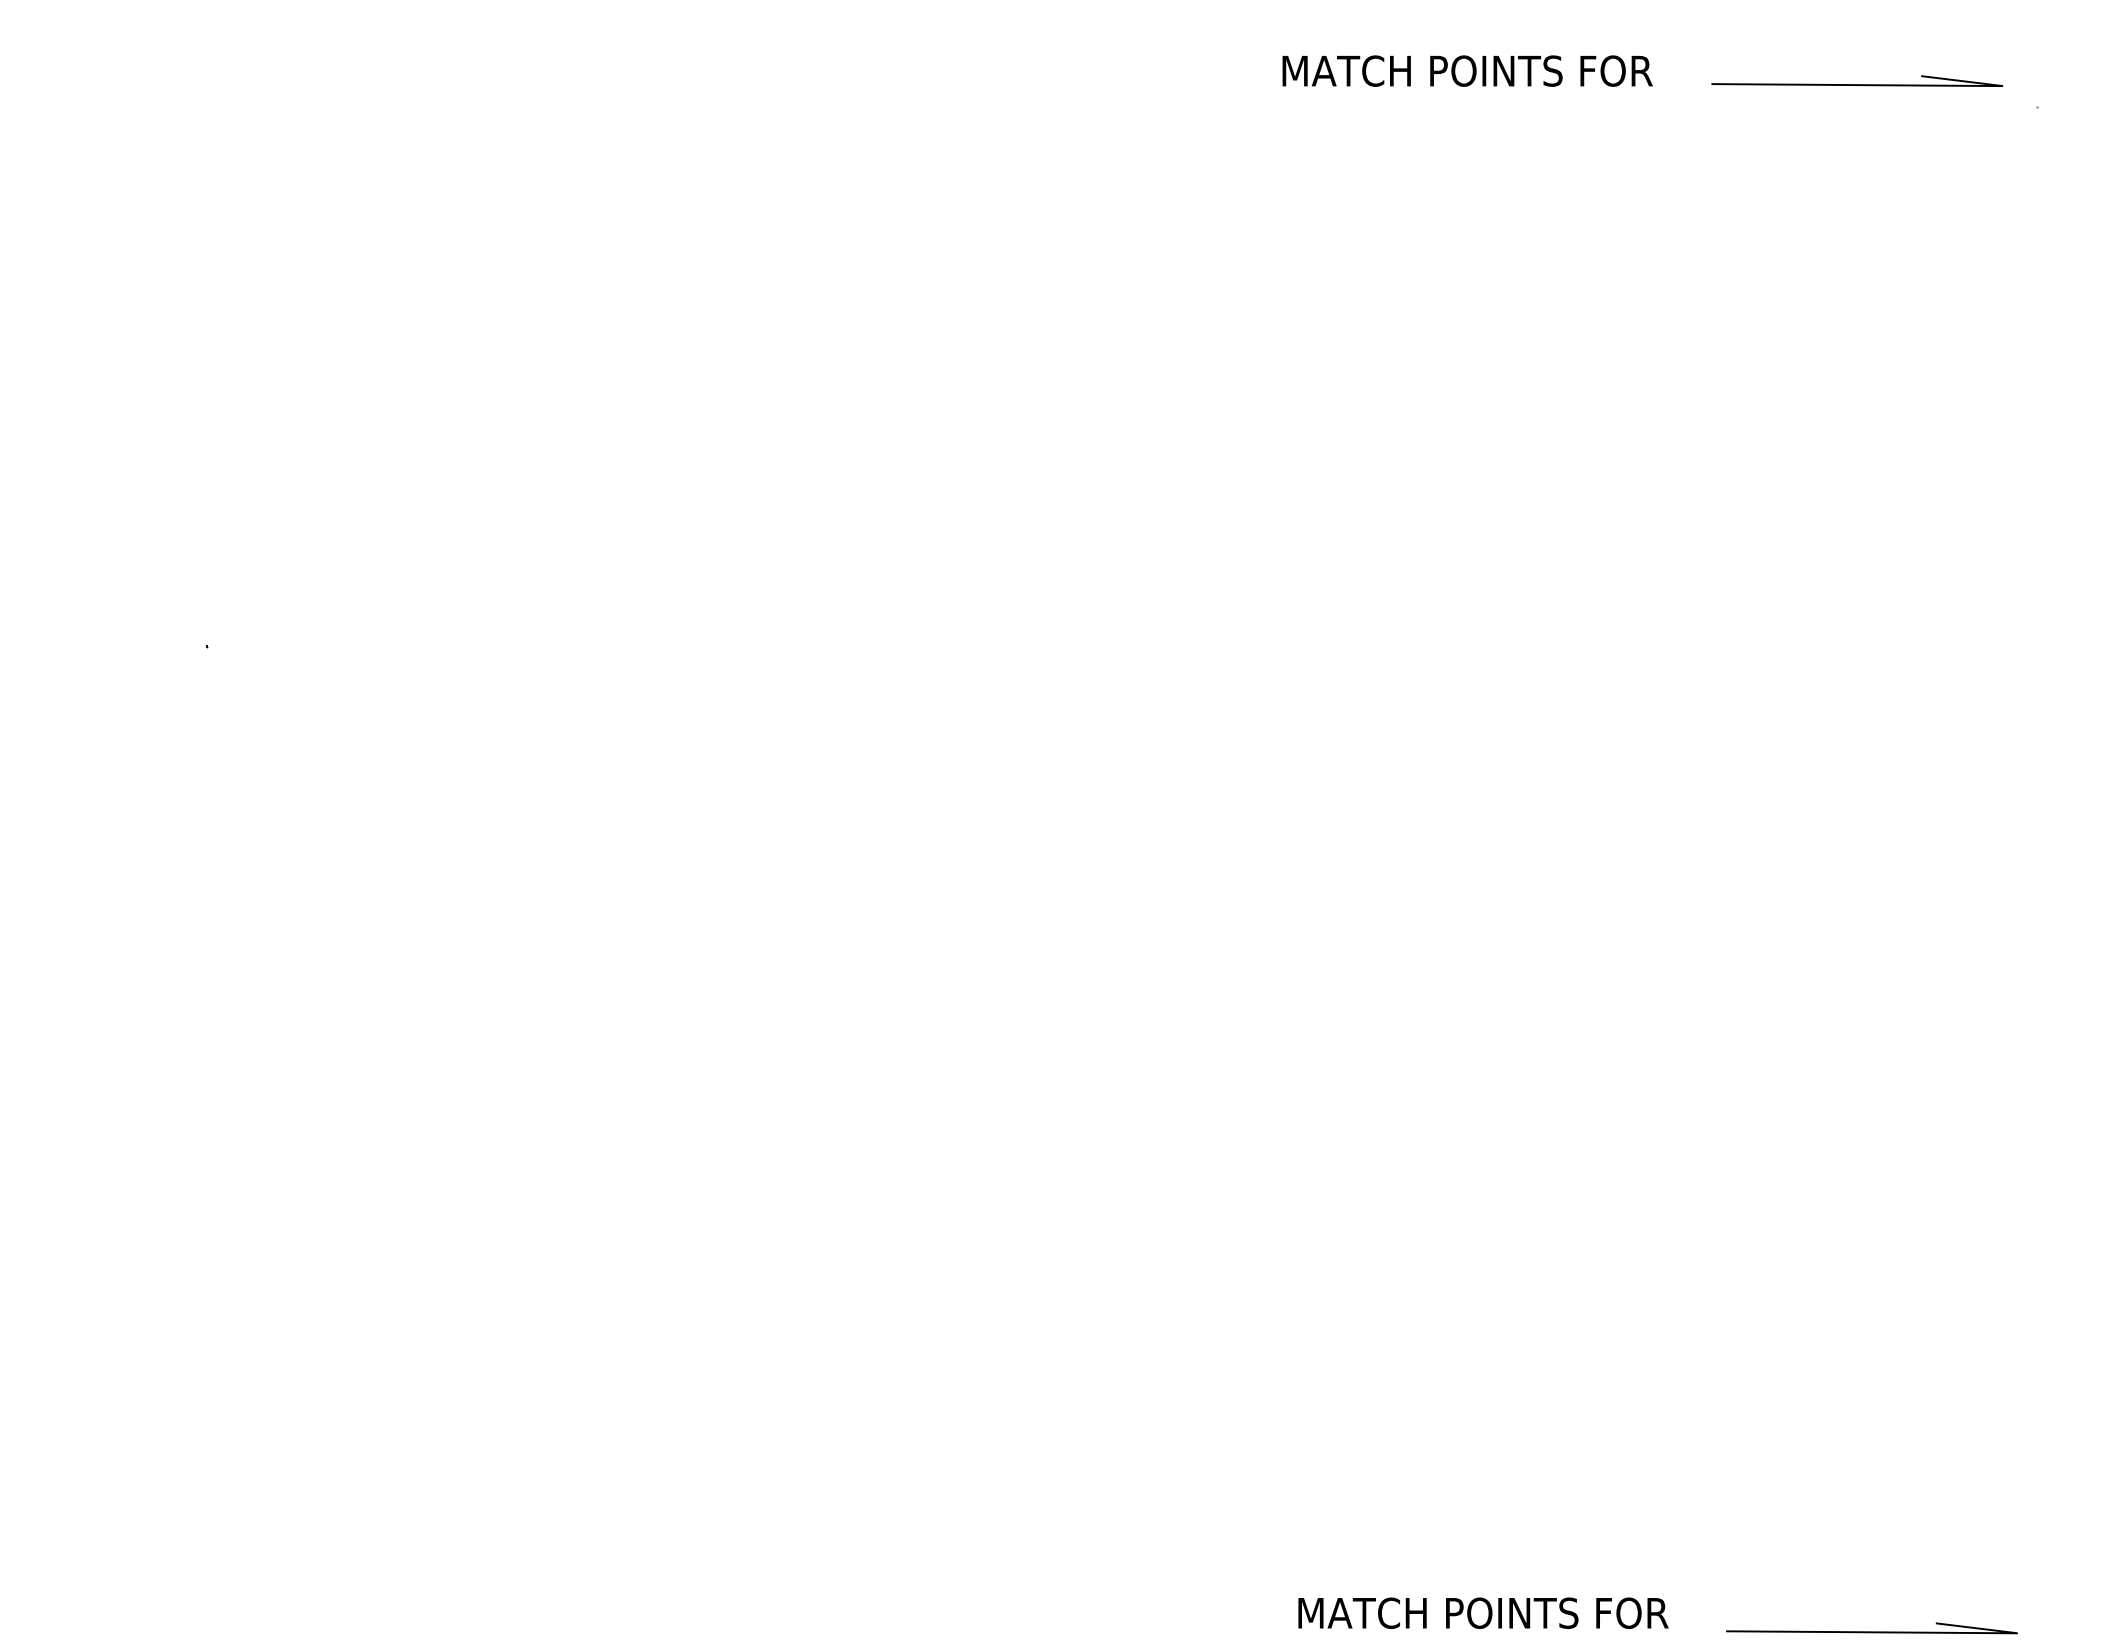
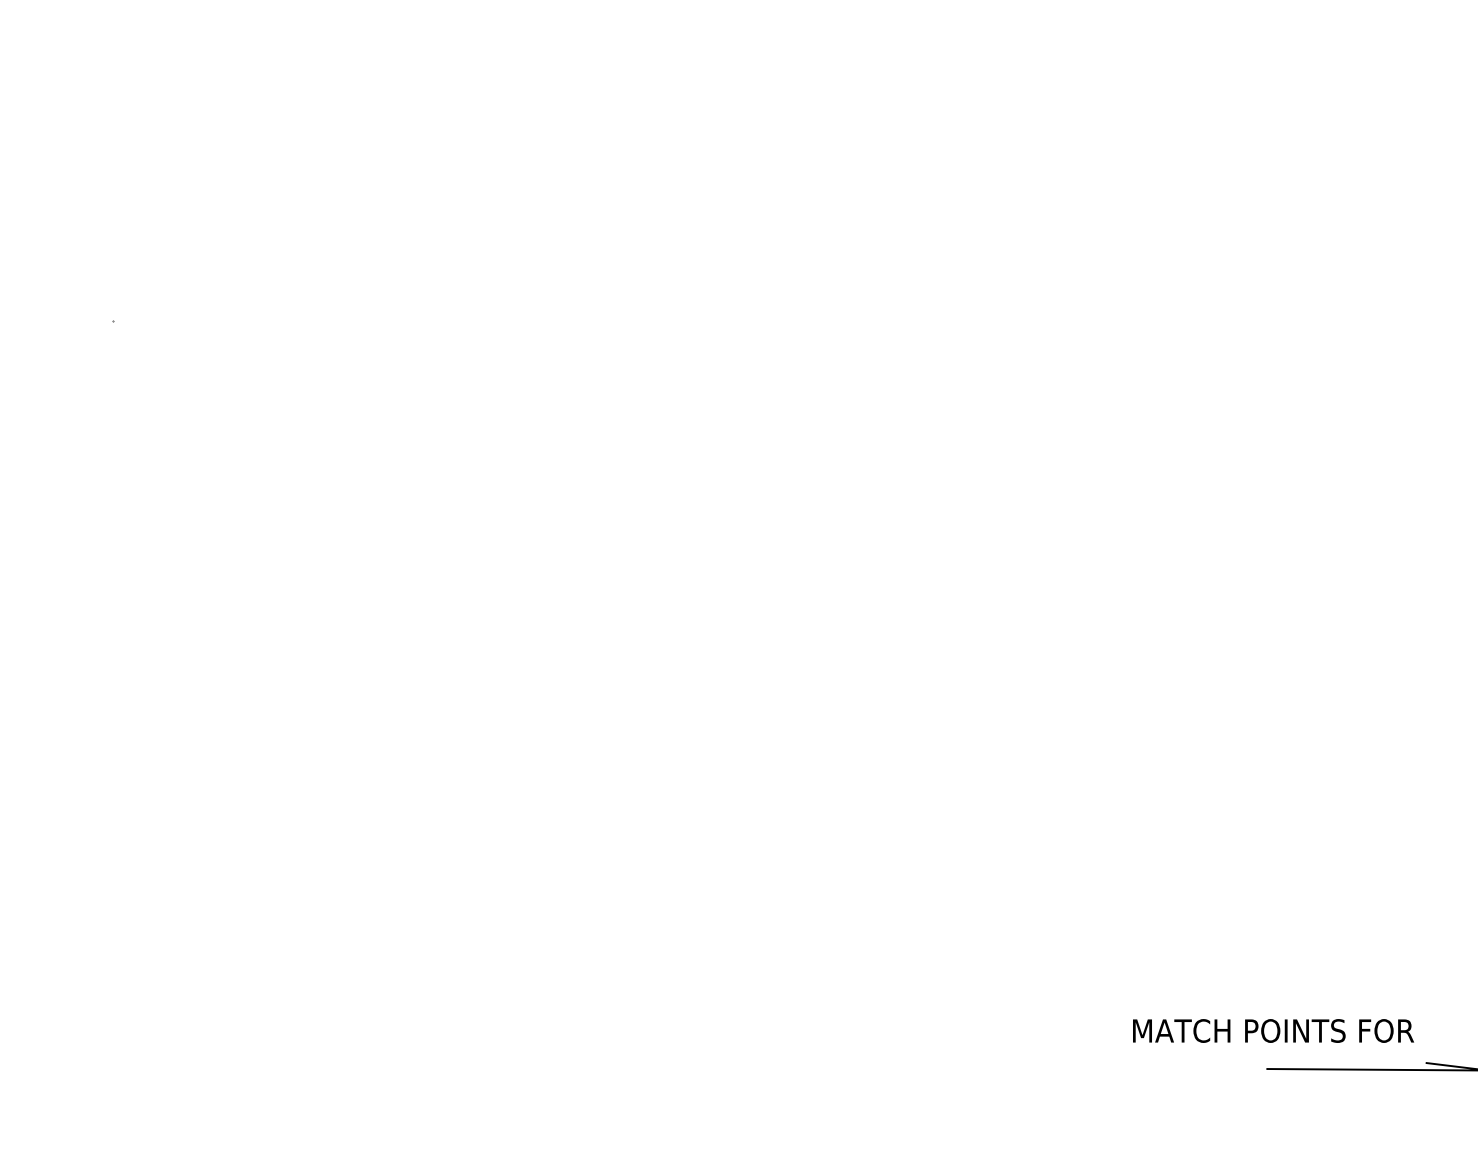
text: (1483, 1612) -> (1273, 1030), moved

